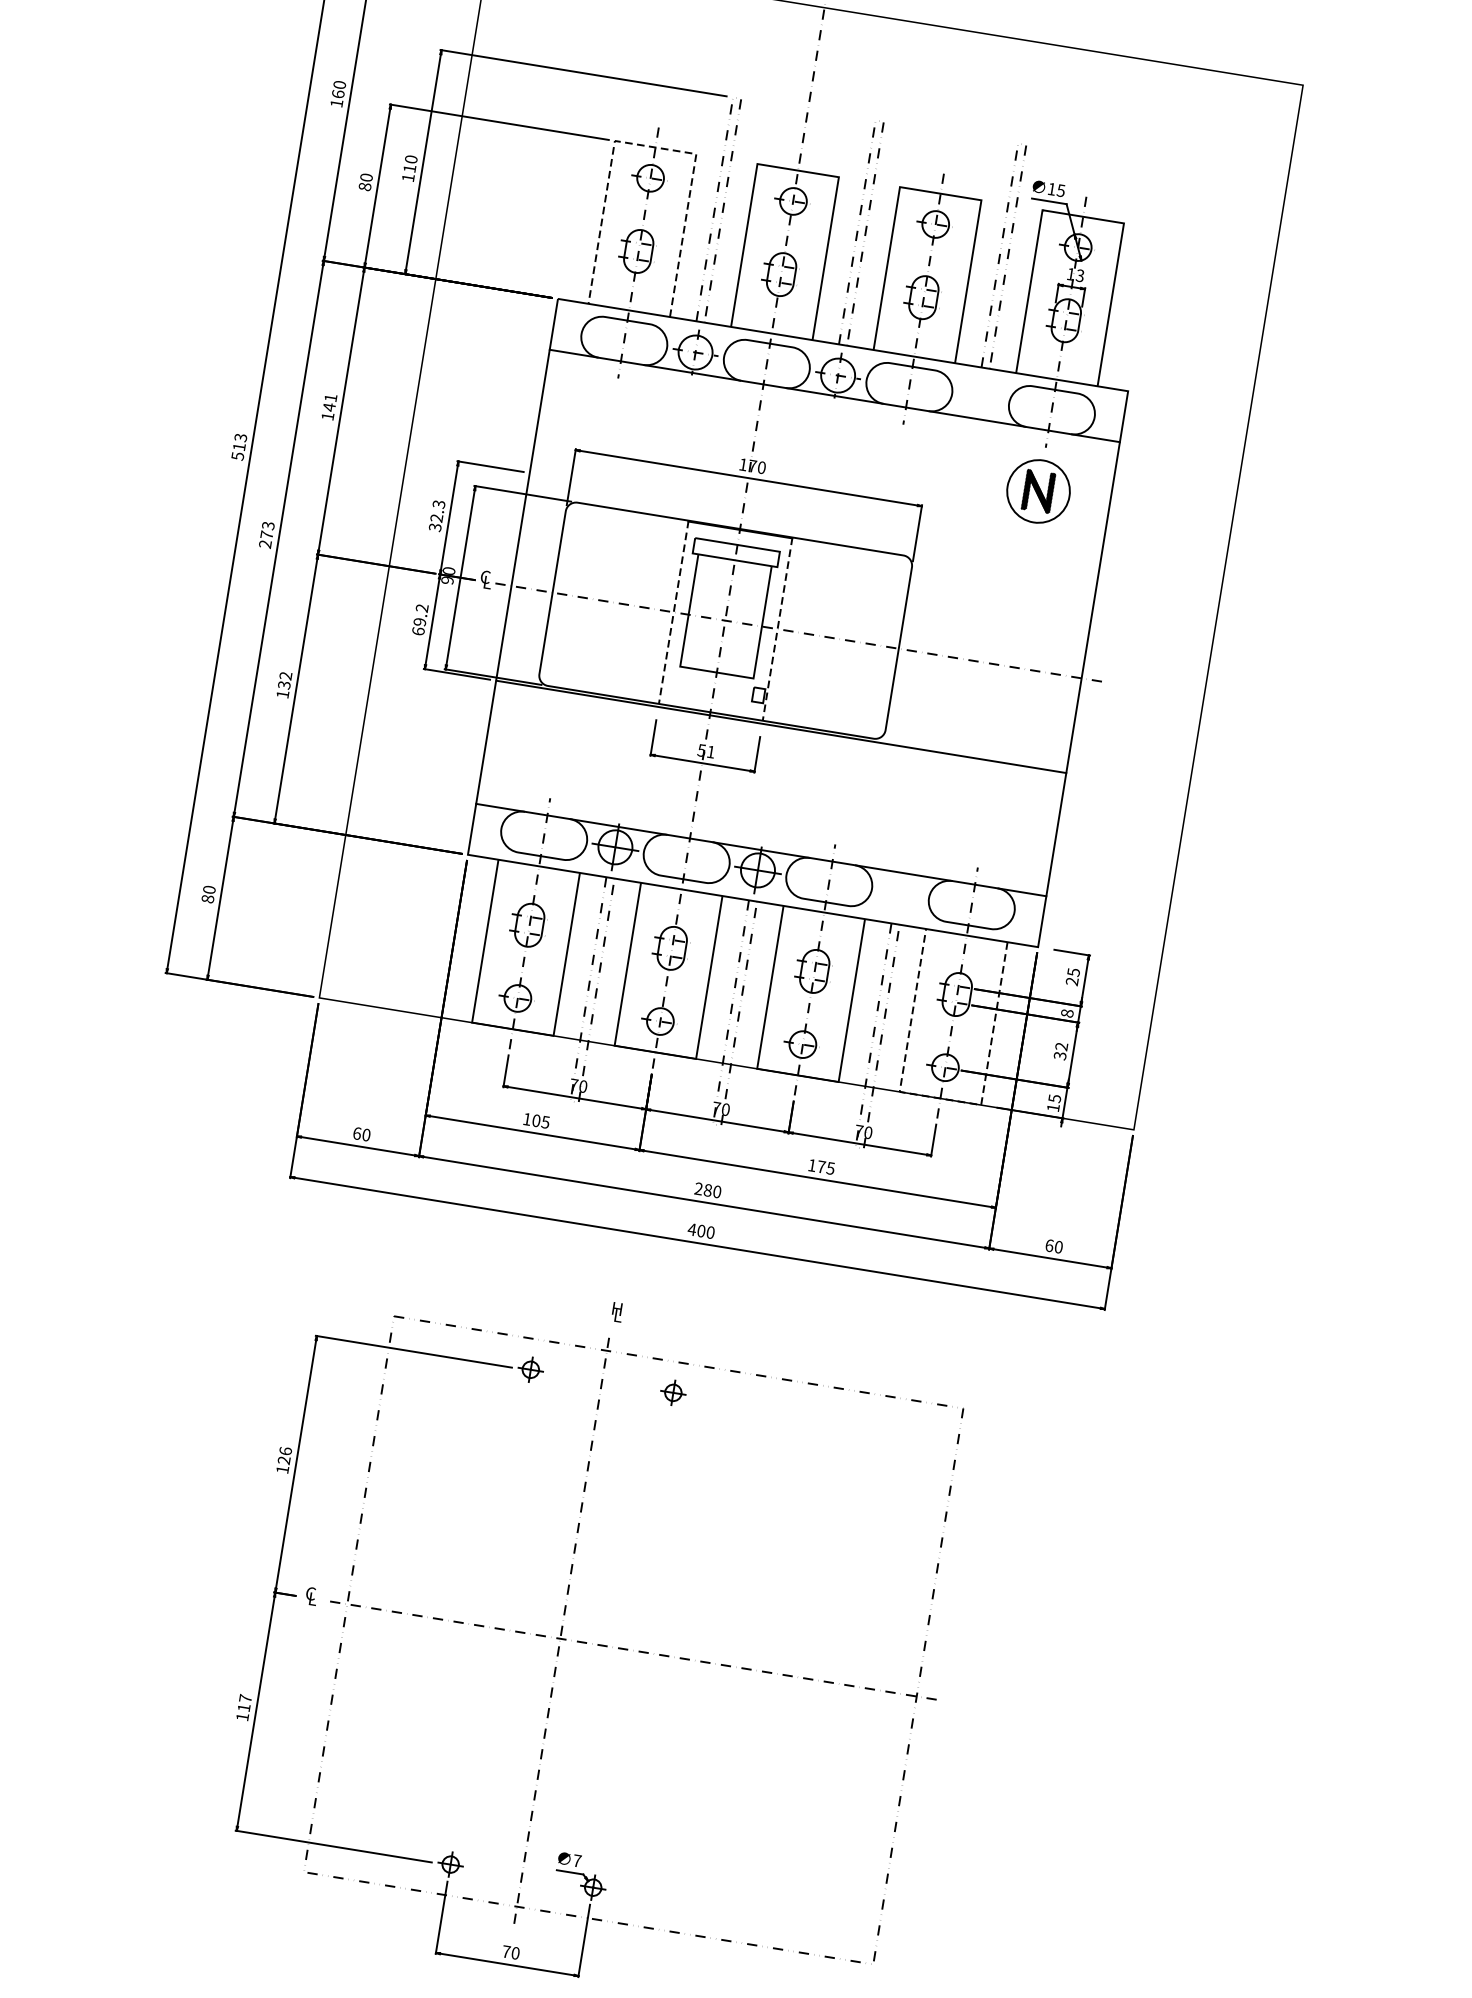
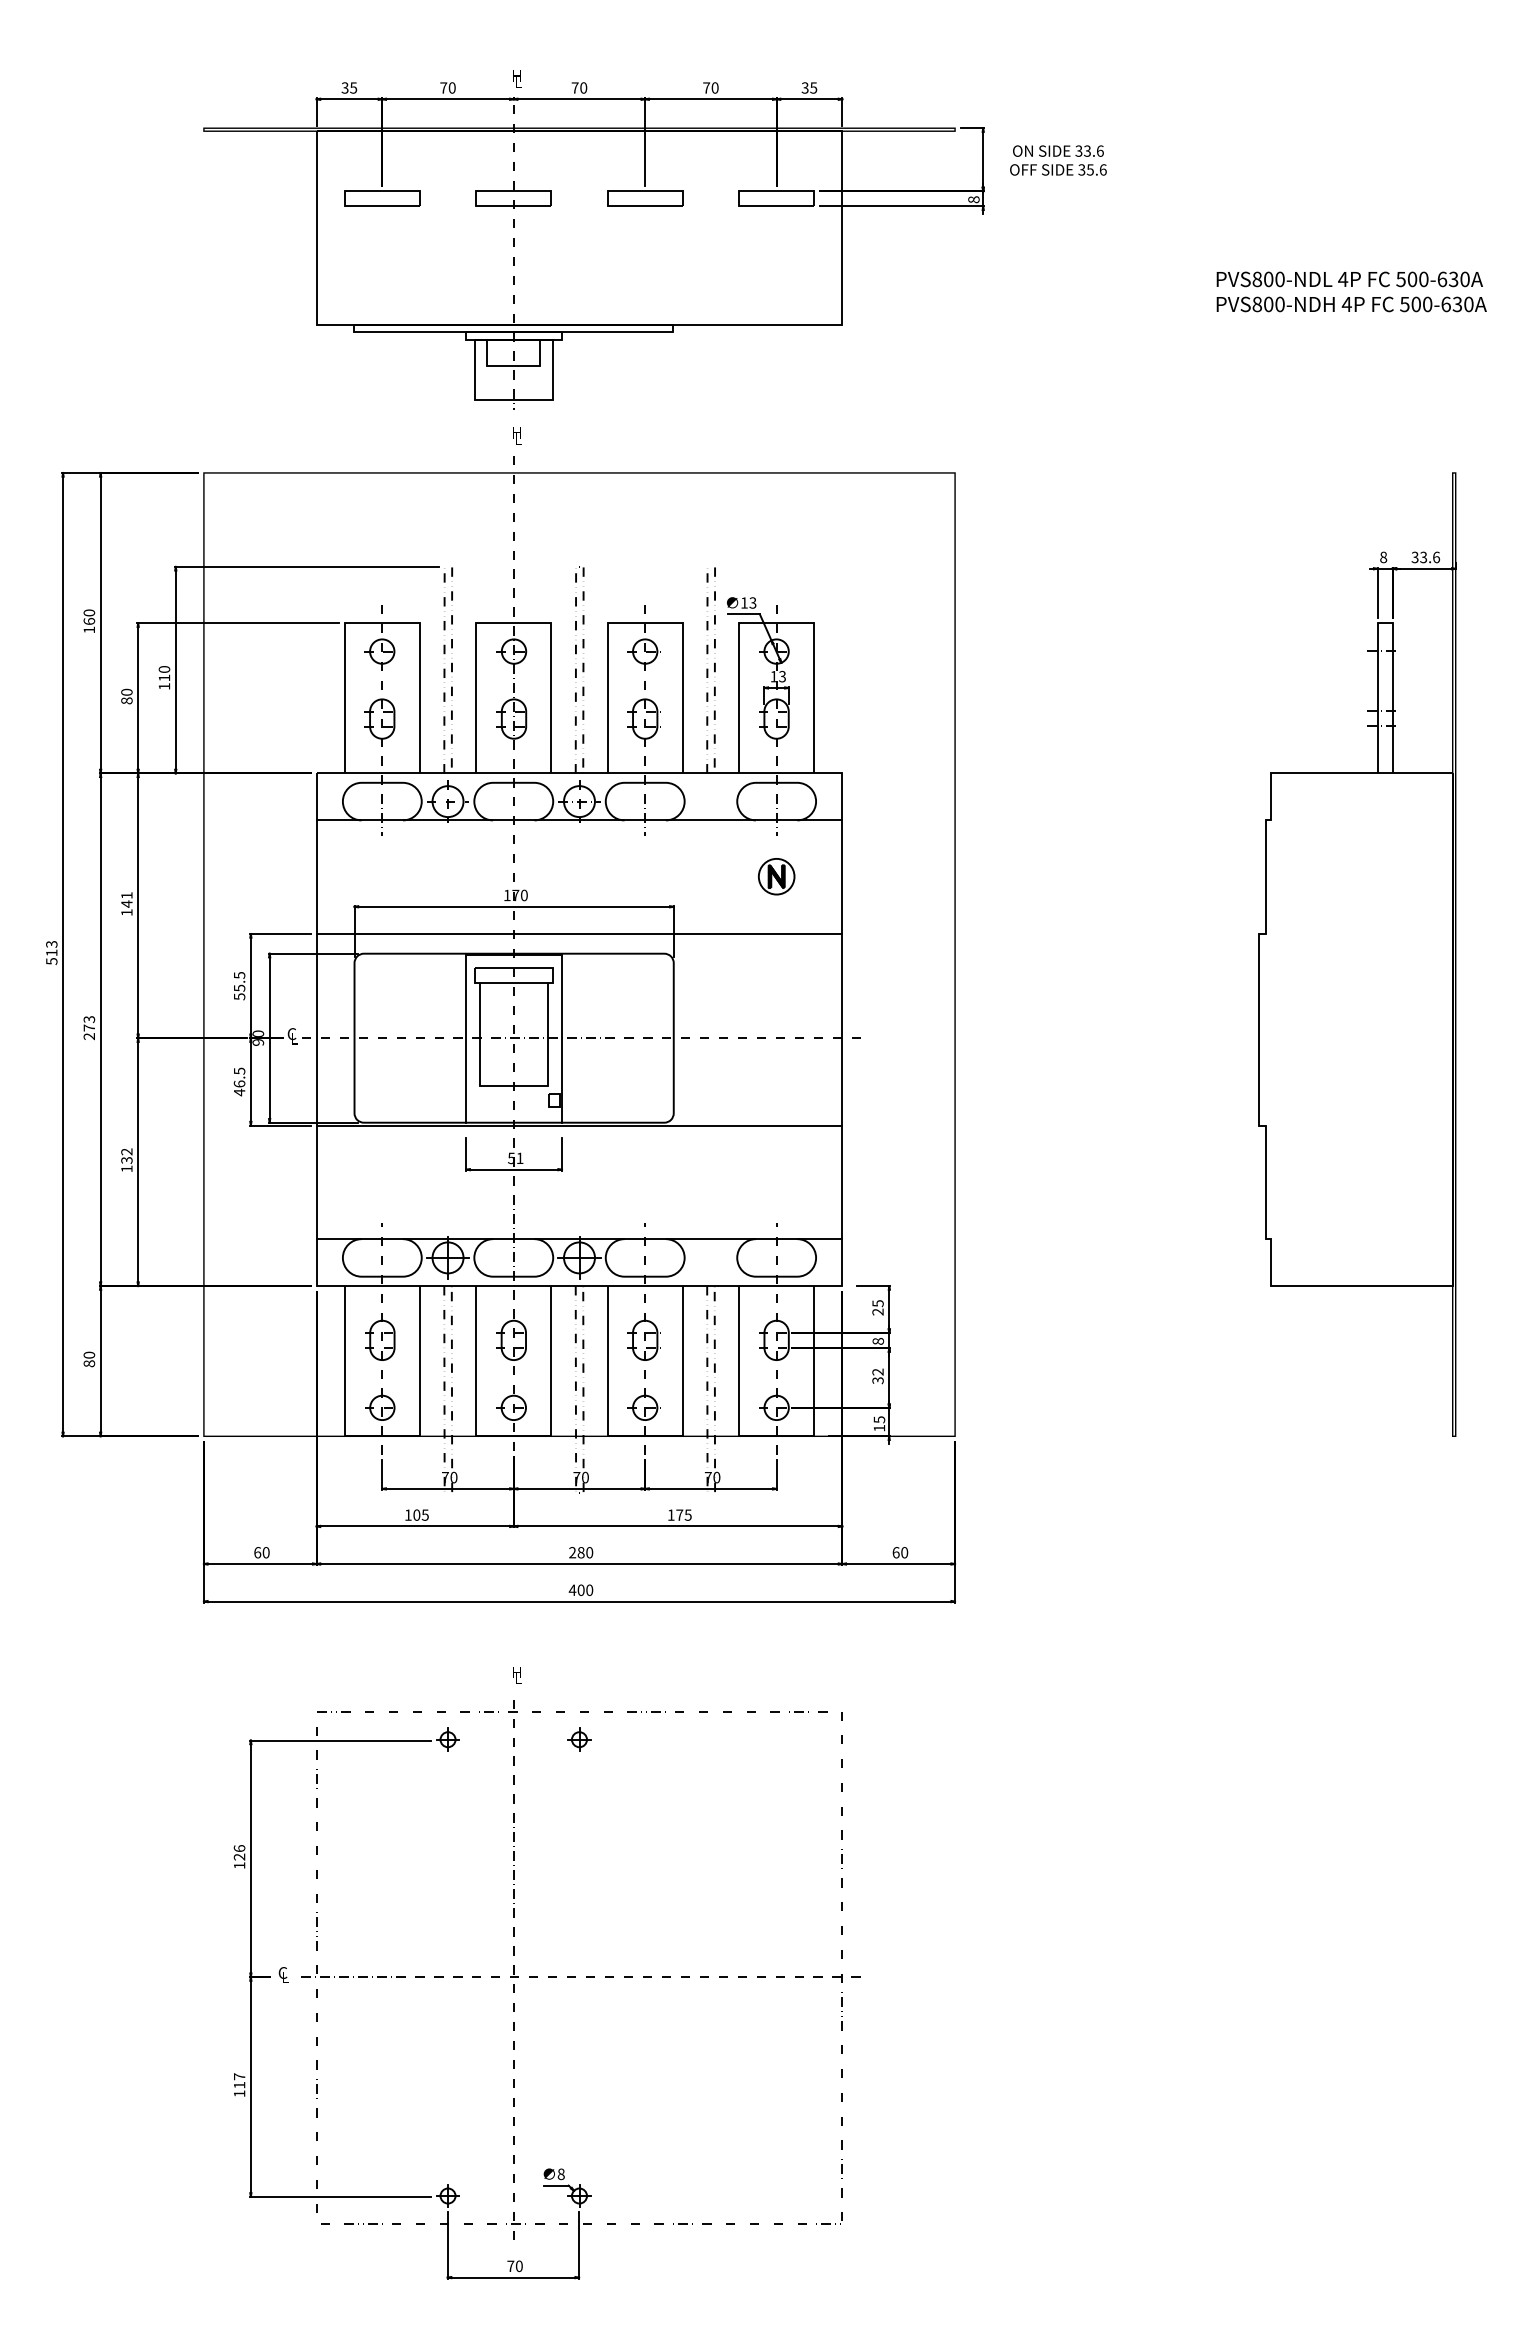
line: (655, 147) -> (382, 623), dashed -> solid
text: (1060, 190) -> (752, 602), 15 -> 13
part: (1038, 491) -> (776, 876), size x0.62
text: (437, 515) -> (239, 985), 32.3 -> 55.5
line: (814, 518) -> (579, 933), added
line: (673, 612) -> (466, 1038), dashed -> solid
text: (420, 619) -> (239, 1081), 69.2 -> 46.5
line: (778, 629) -> (562, 1038), dashed -> solid
line: (940, 1098) -> (776, 1436), dashed -> solid
text: (576, 1861) -> (560, 2174), 7 -> 8

